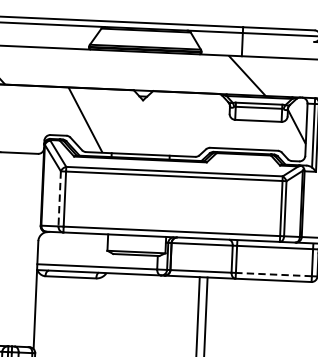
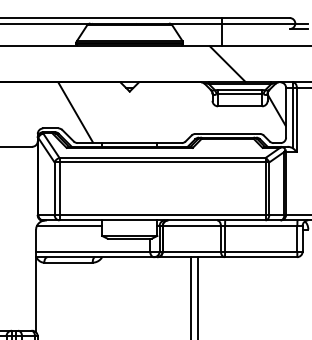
line: (59, 199) -> (54, 189), dashed -> solid
line: (73, 238) -> (69, 225), added
line: (273, 274) -> (260, 251), dashed -> solid

